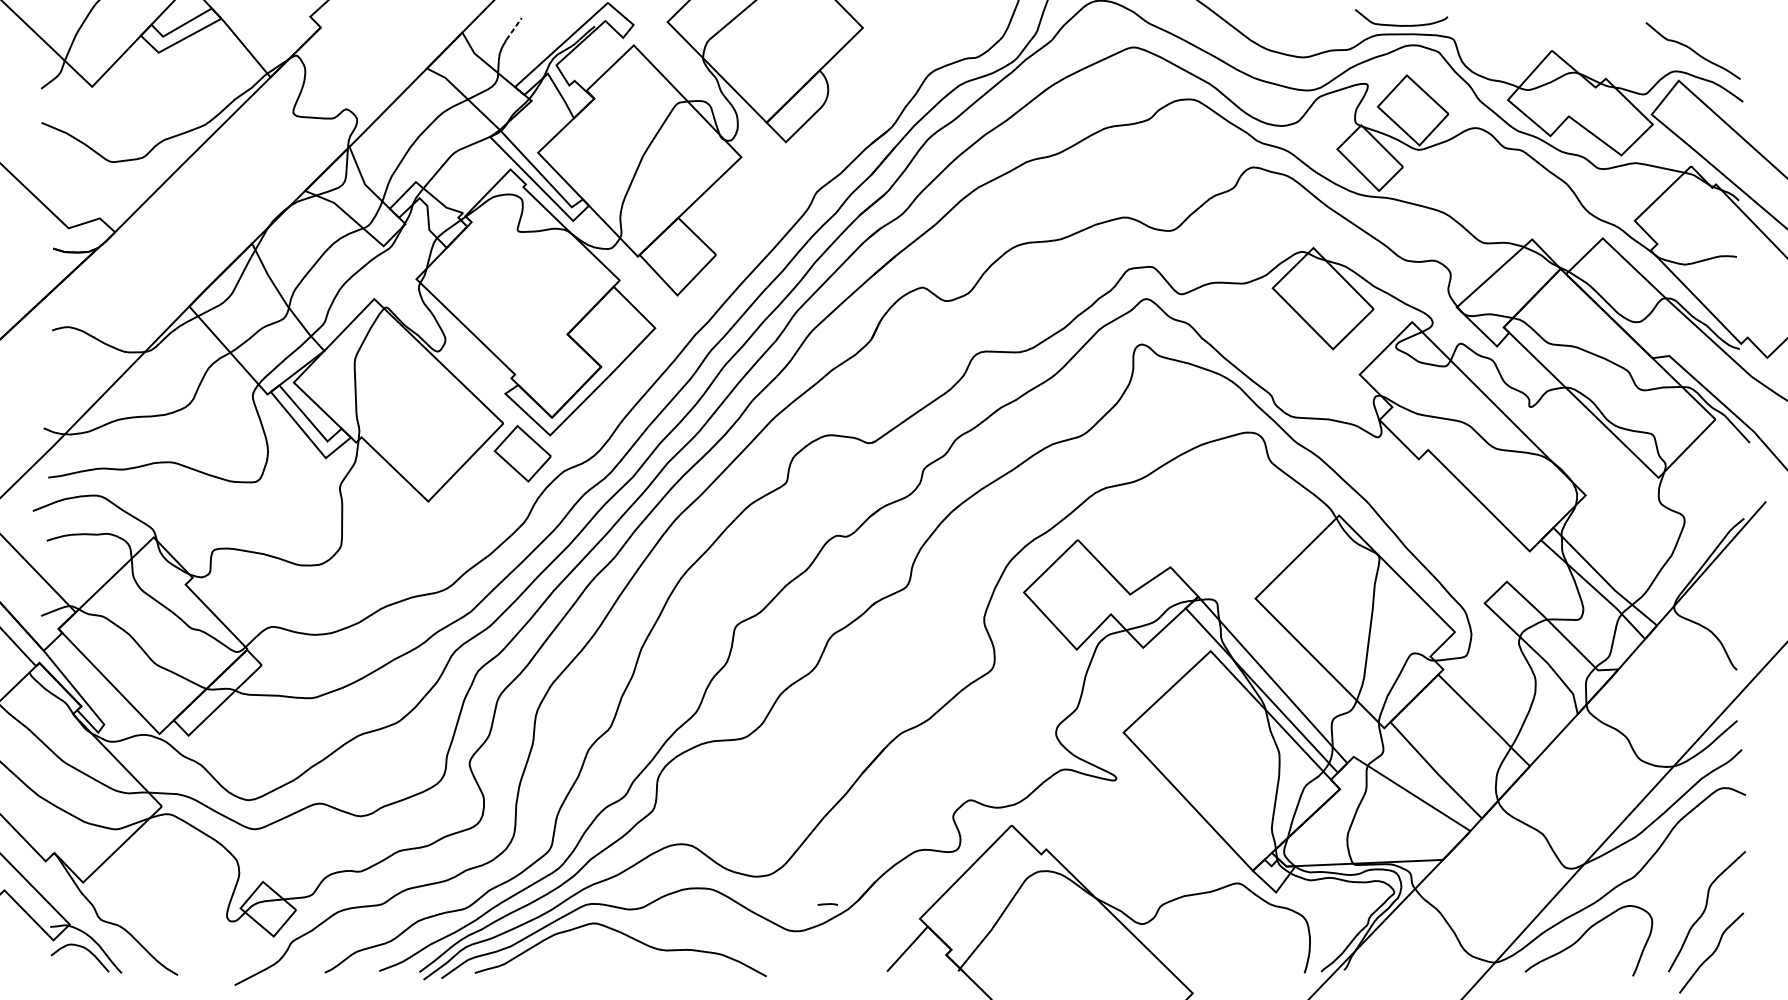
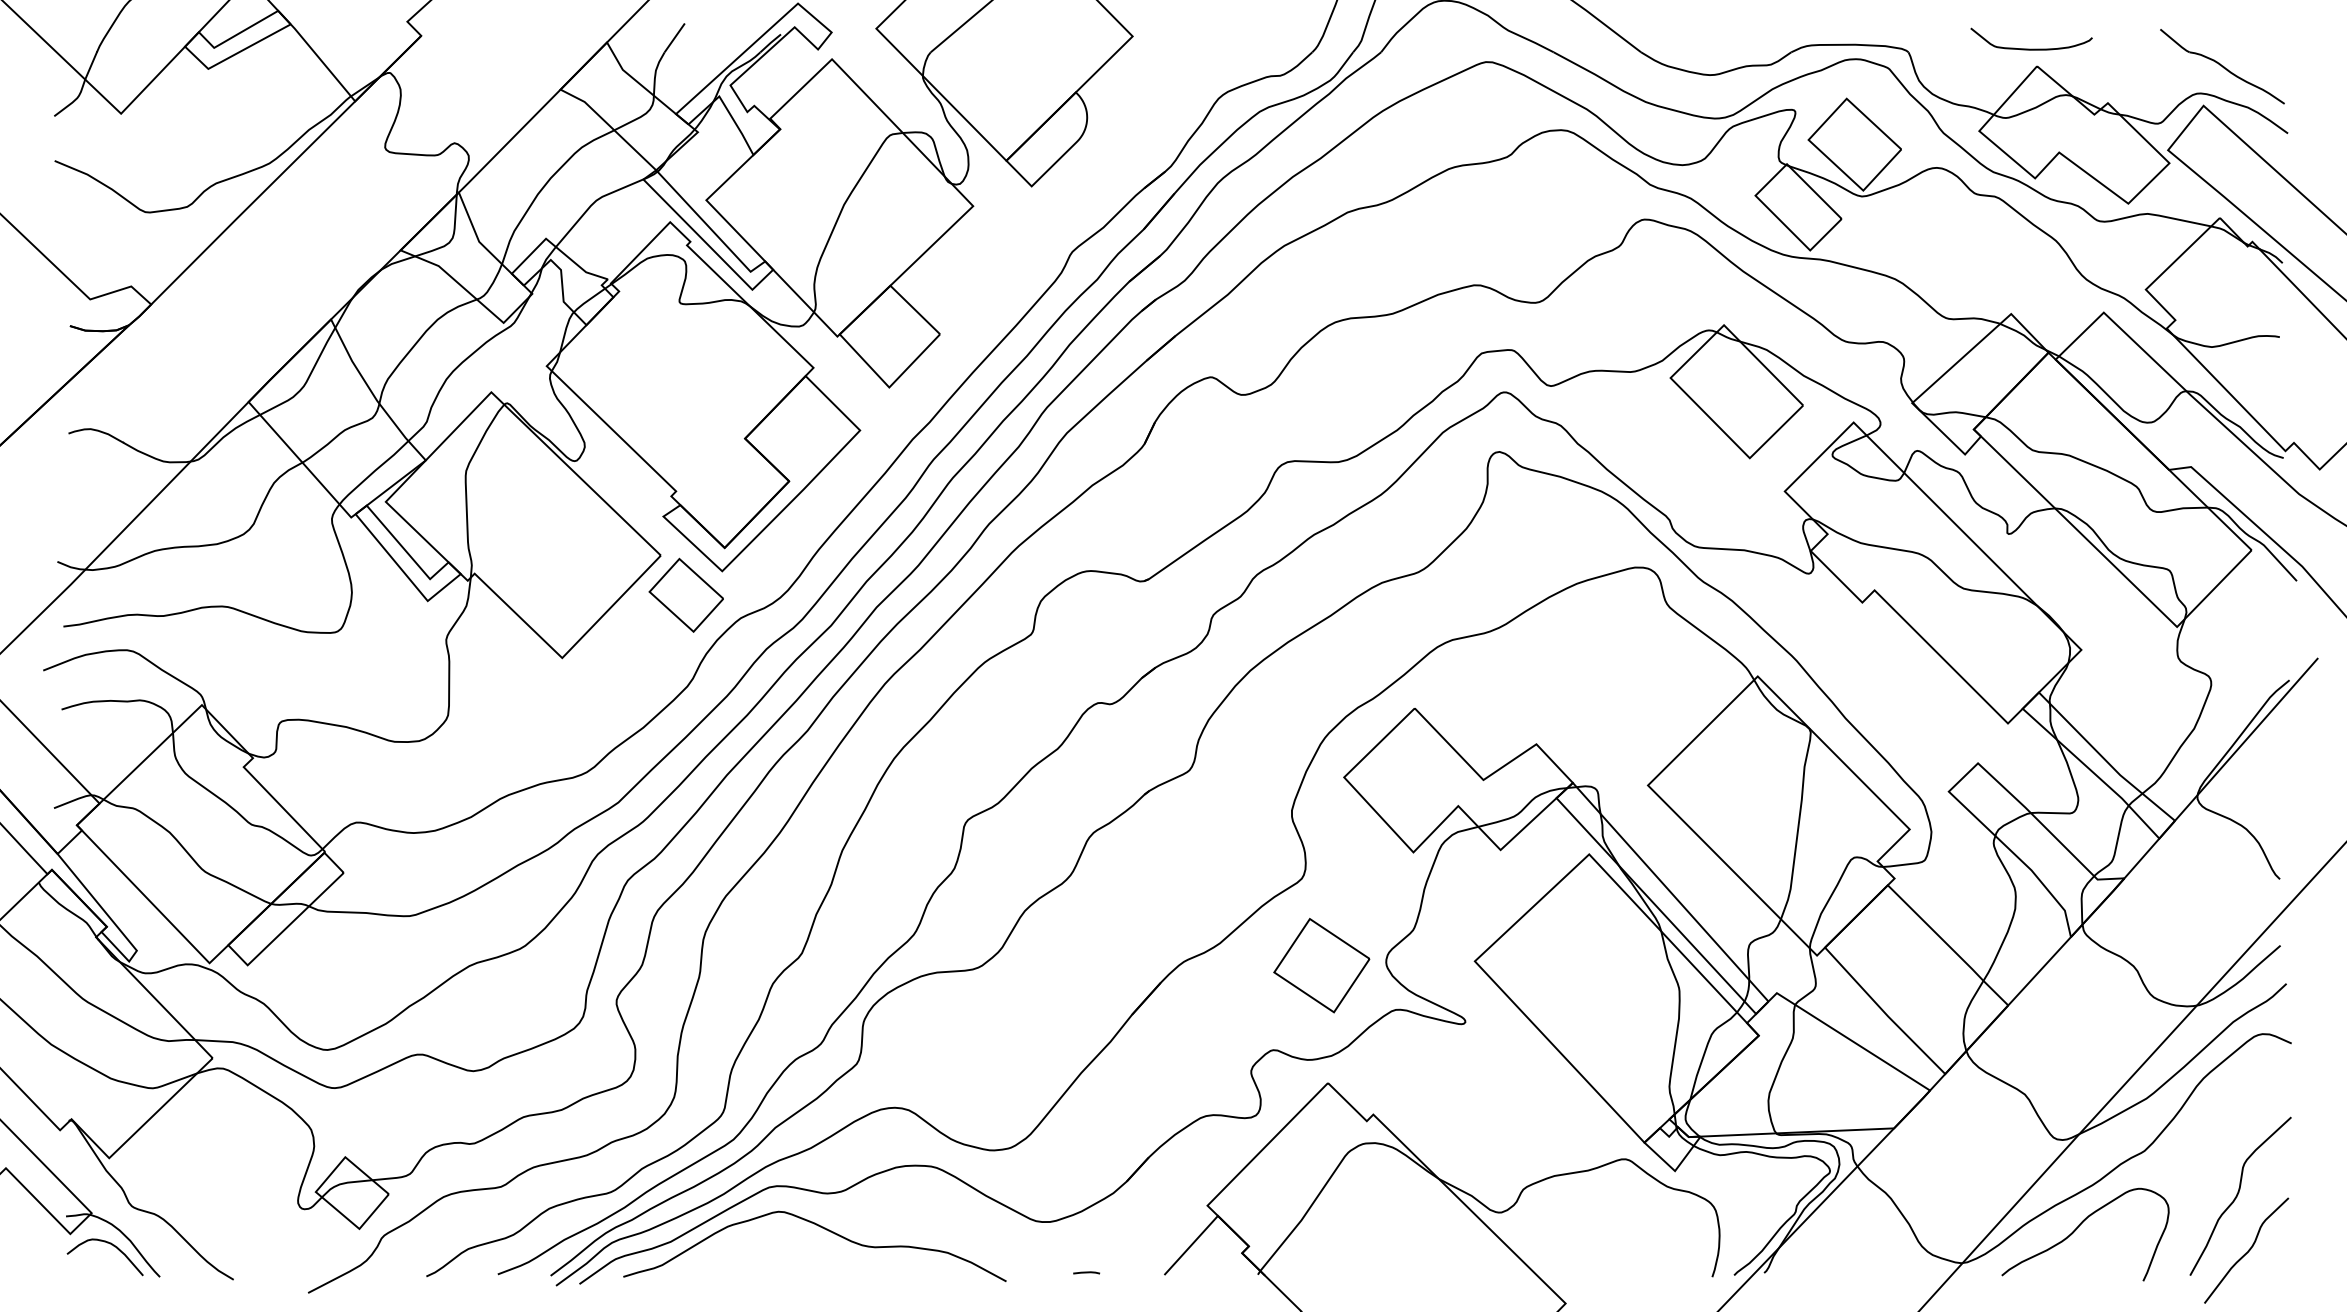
curve: (1401, 24) -> (2031, 48), moved
line: (513, 28) -> (674, 37), dashed -> solid
part: (1006, 735) -> (1321, 965), added
line: (827, 904) -> (1086, 1272), moved

